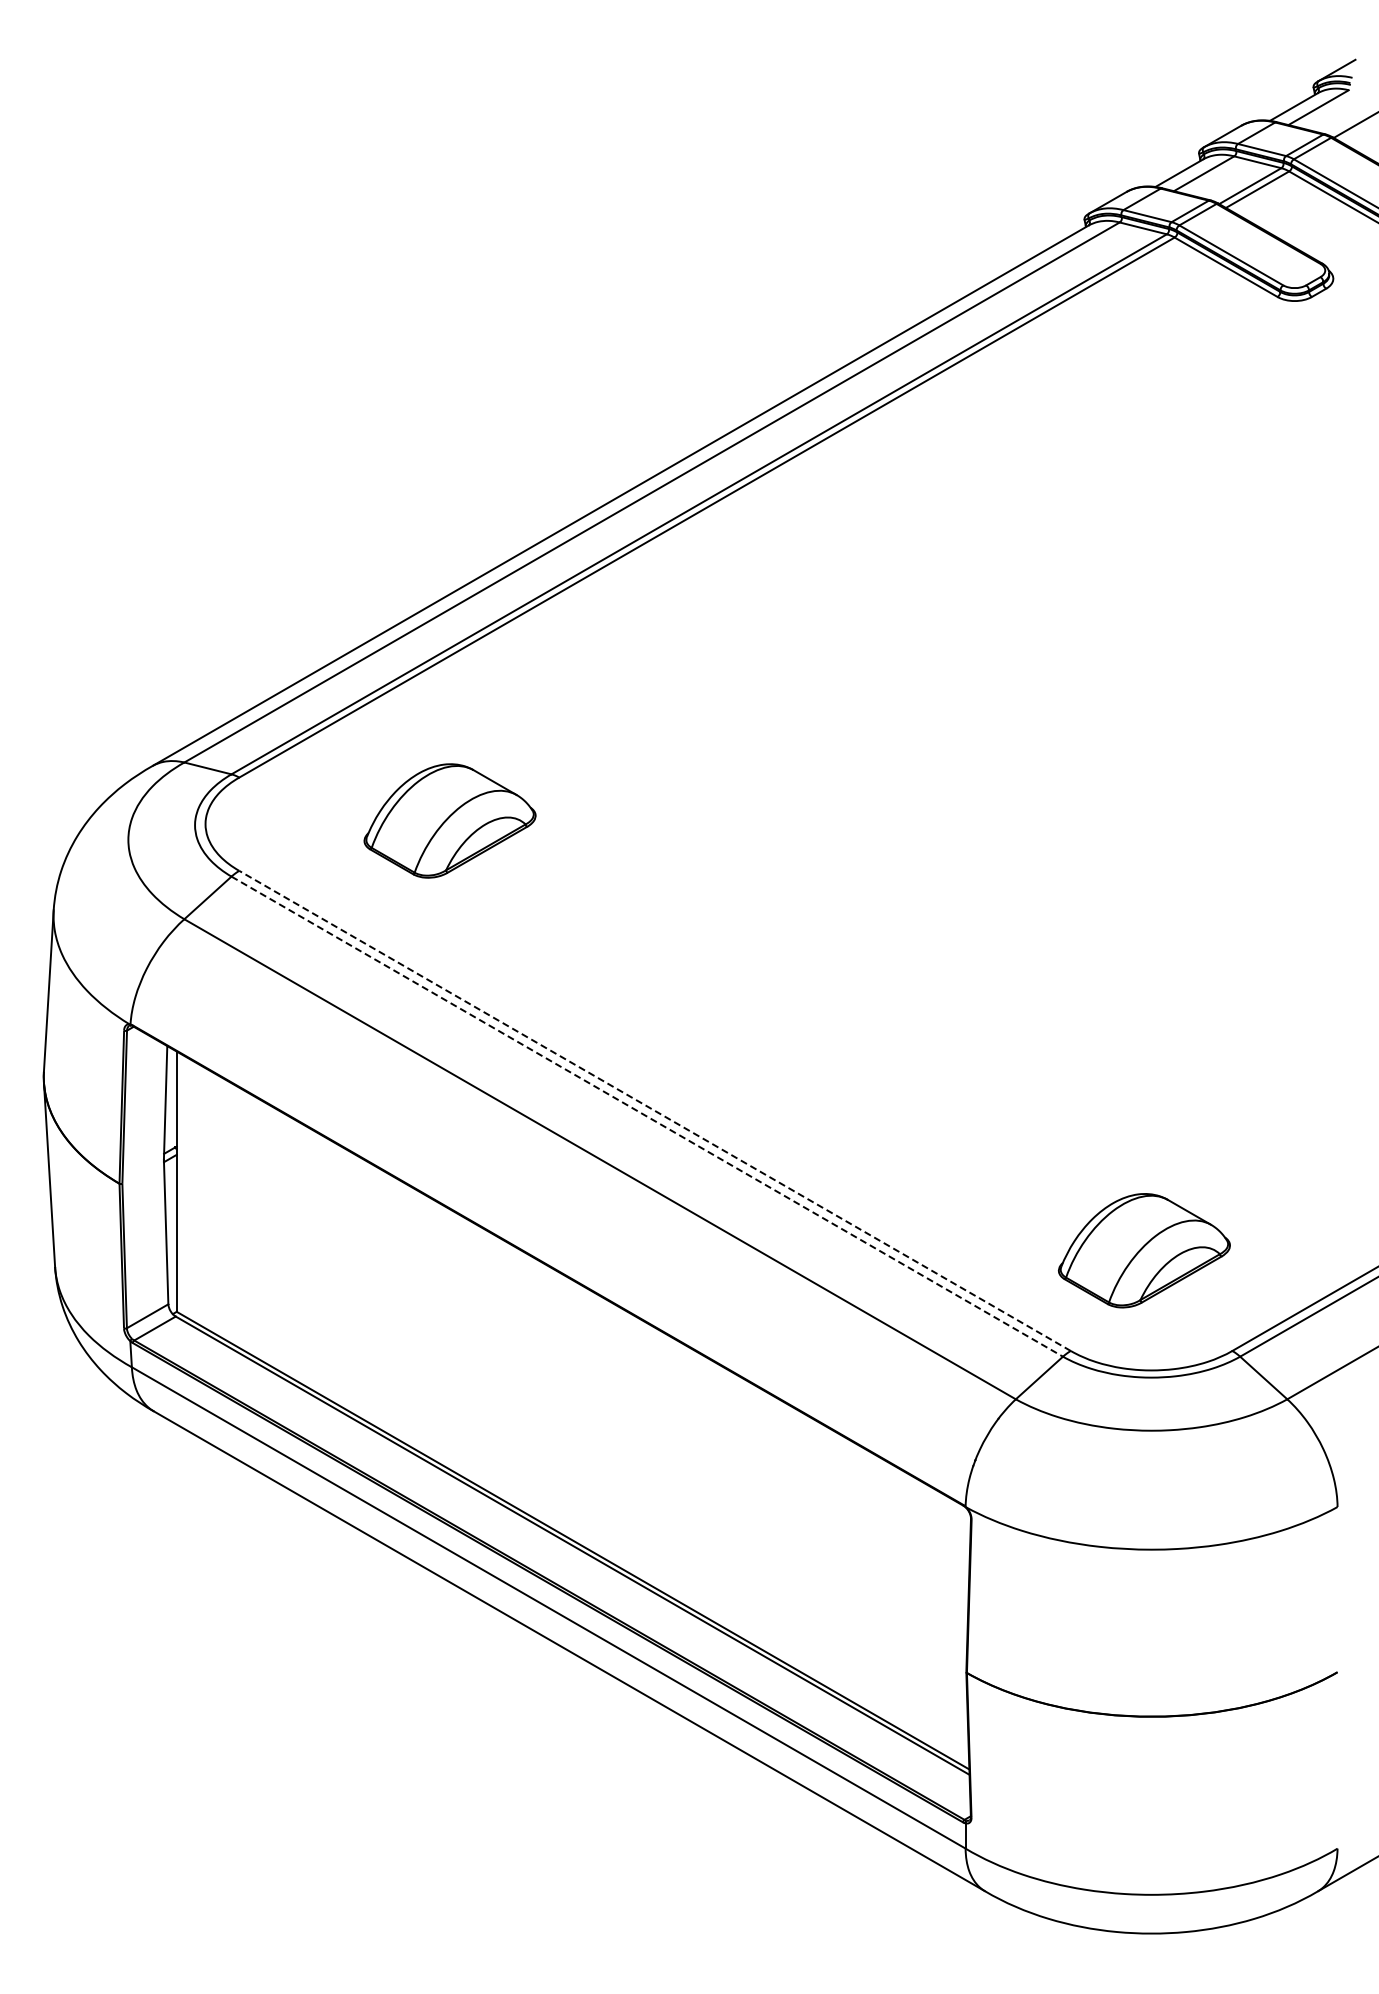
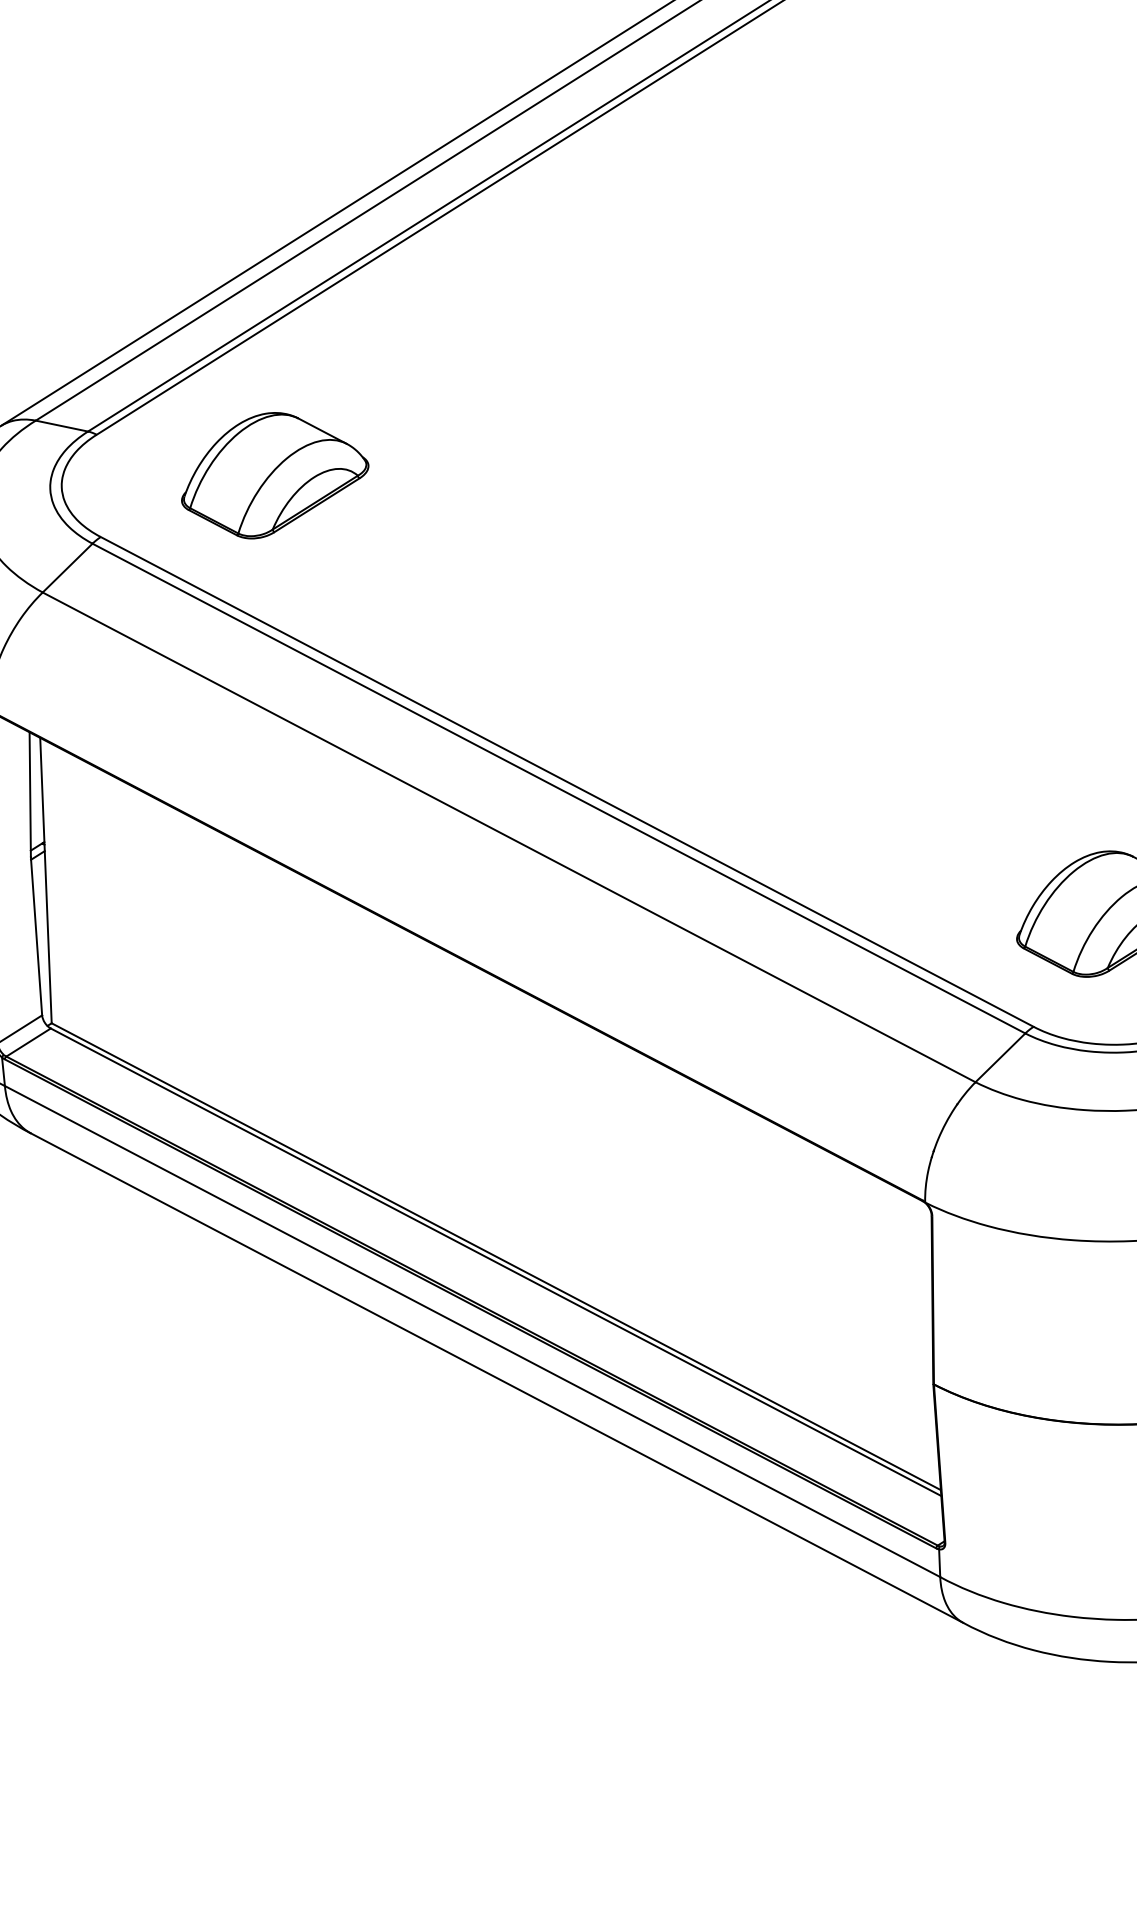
part: (449, 820) -> (274, 474), moved
line: (654, 1110) -> (566, 781), dashed -> solid
line: (647, 1116) -> (559, 788), dashed -> solid

